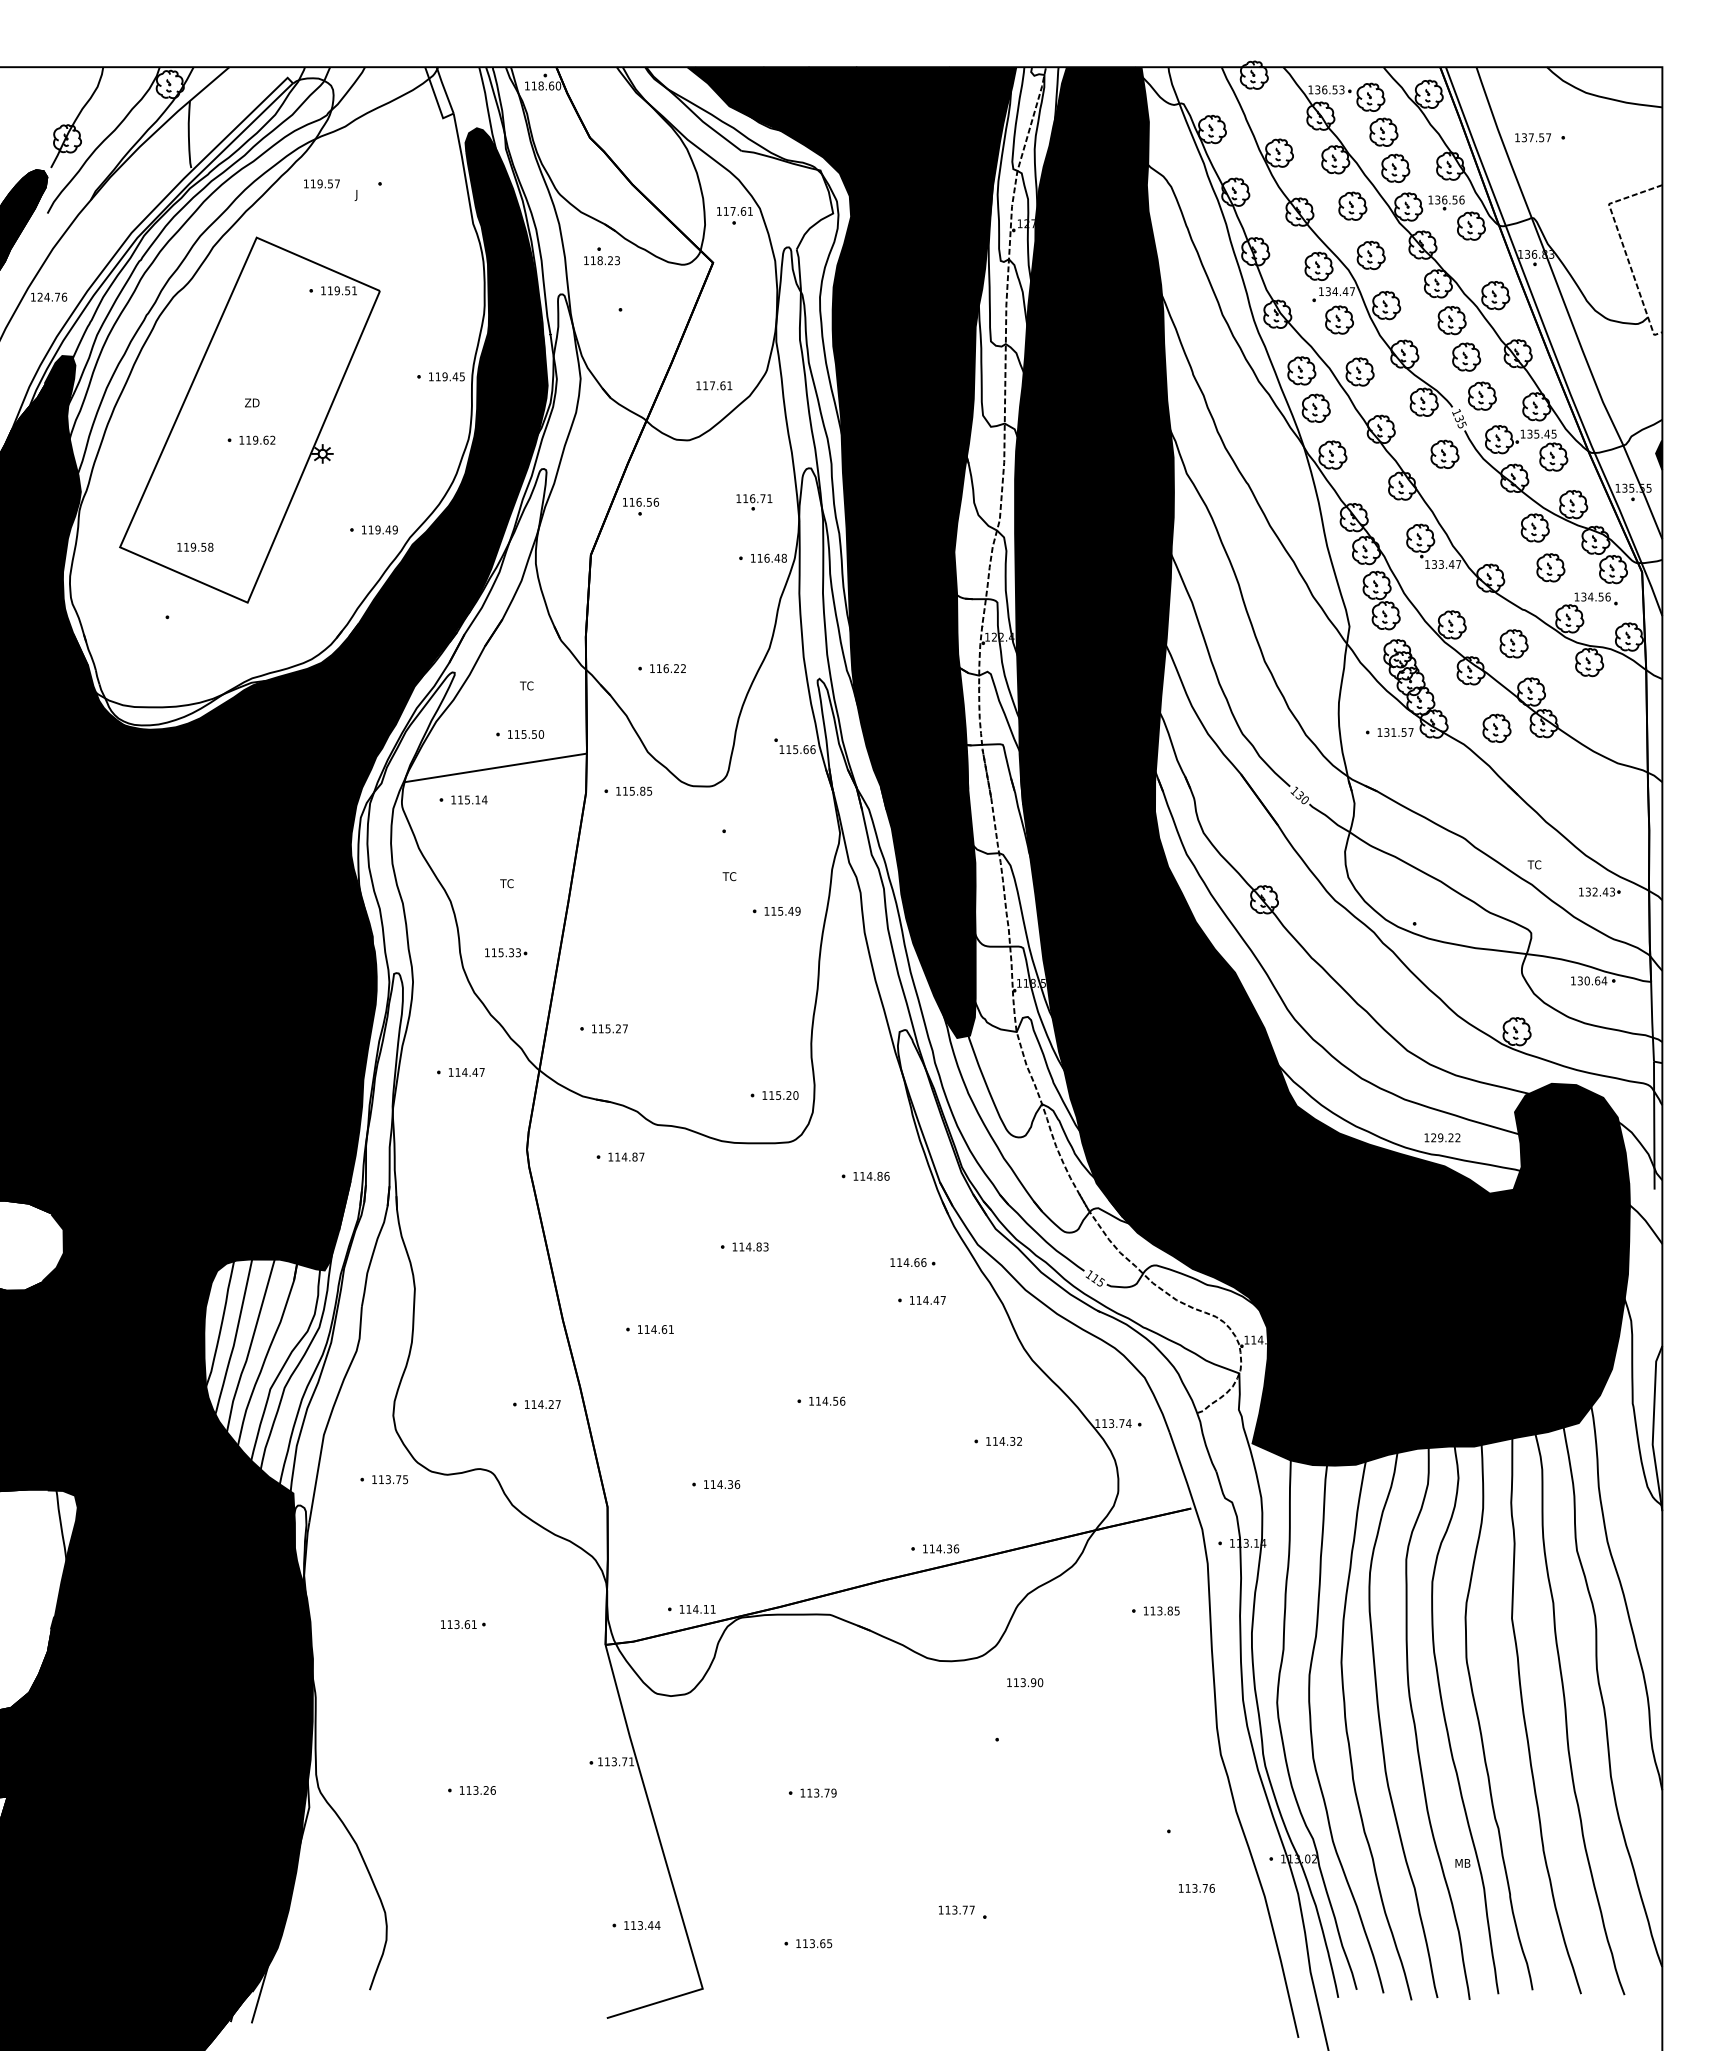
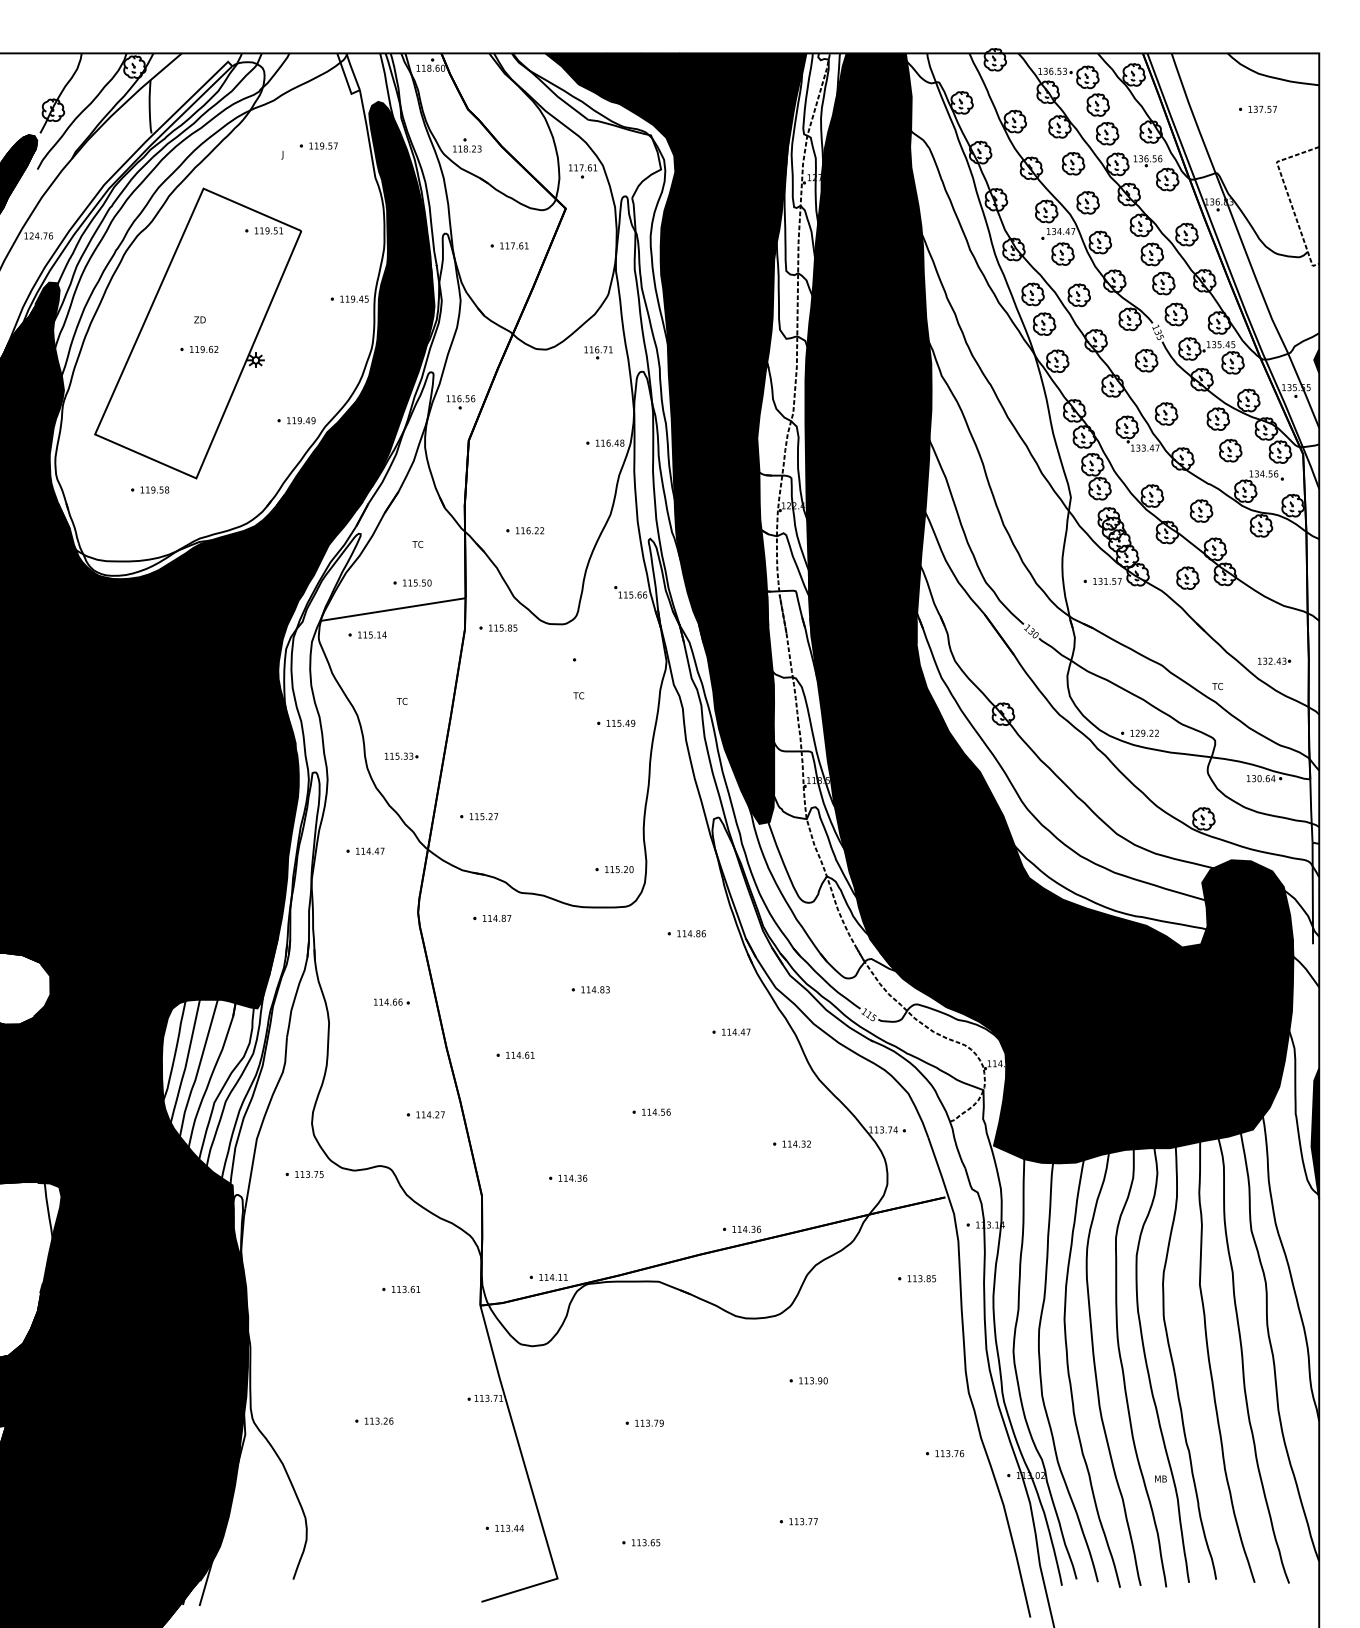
text: (1532, 137) -> (1262, 109), moved
text: (321, 183) -> (323, 145), moved
part: (601, 256) -> (466, 145), moved
text: (714, 385) -> (514, 245), moved
part: (754, 502) -> (598, 352), moved
part: (640, 506) -> (460, 402), moved
part: (1469, 521) -> (1166, 413), added
text: (195, 546) -> (154, 489), moved
part: (1599, 891) -> (1274, 660), moved
text: (1442, 1137) -> (1144, 733), moved
part: (912, 1262) -> (391, 1002), moved
fill: (1657, 1428) -> (1315, 1133), added
text: (458, 1624) -> (405, 1289), moved
text: (1025, 1682) -> (813, 1380), moved
text: (1196, 1887) -> (949, 1452), moved
text: (956, 1909) -> (803, 1521), moved

